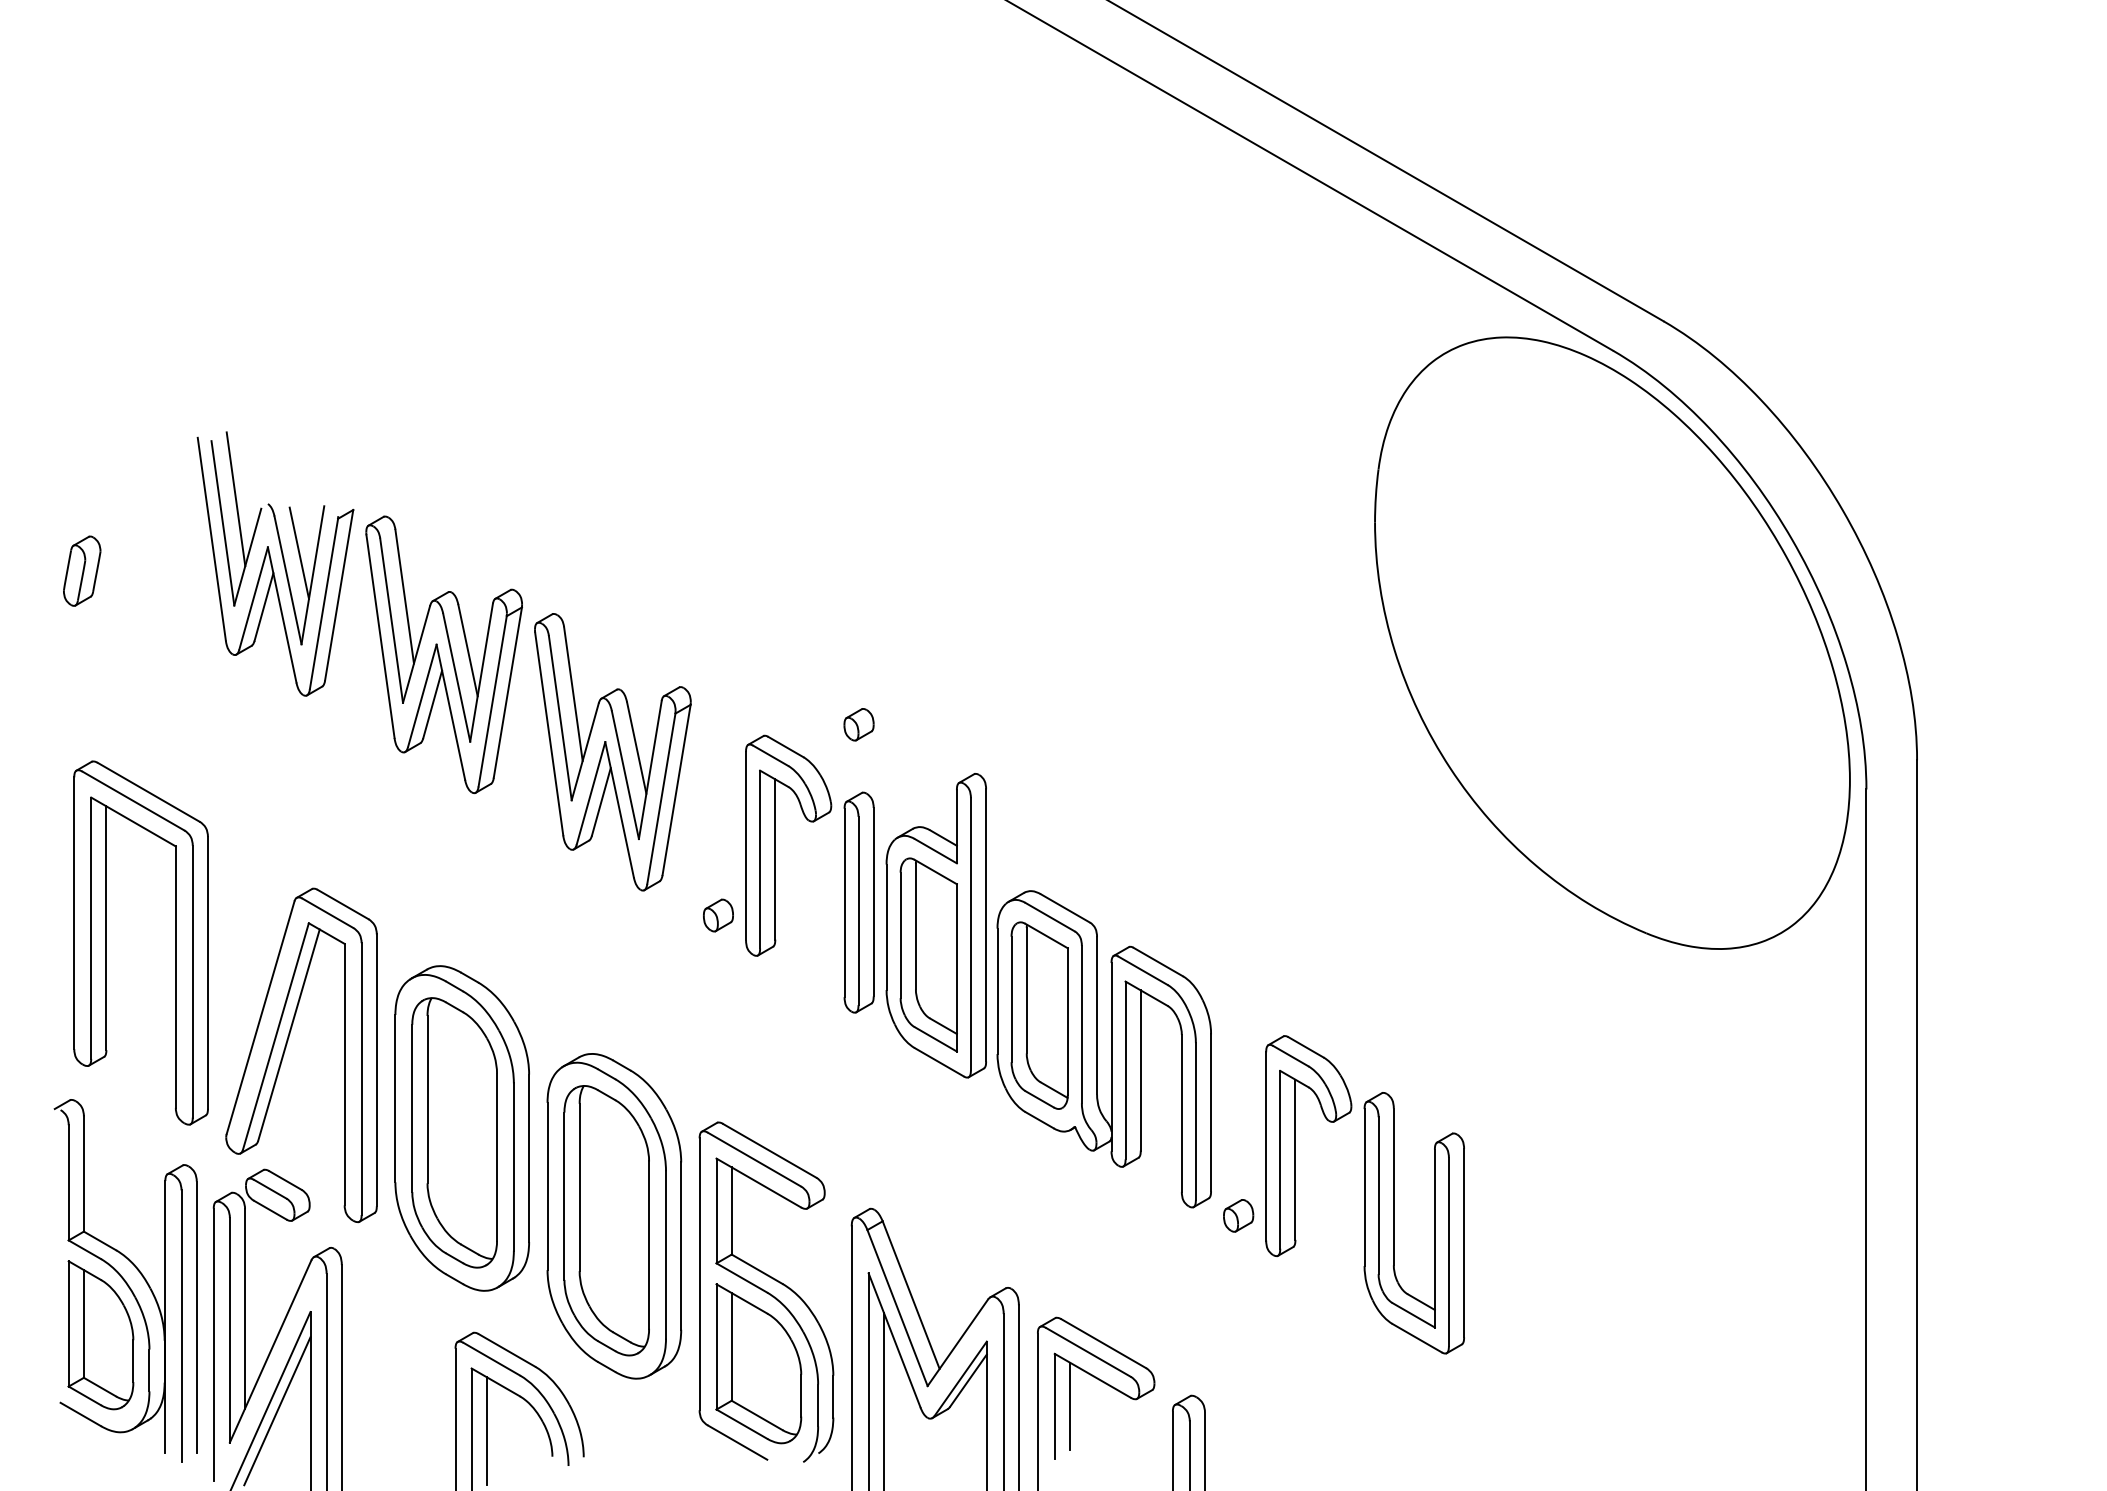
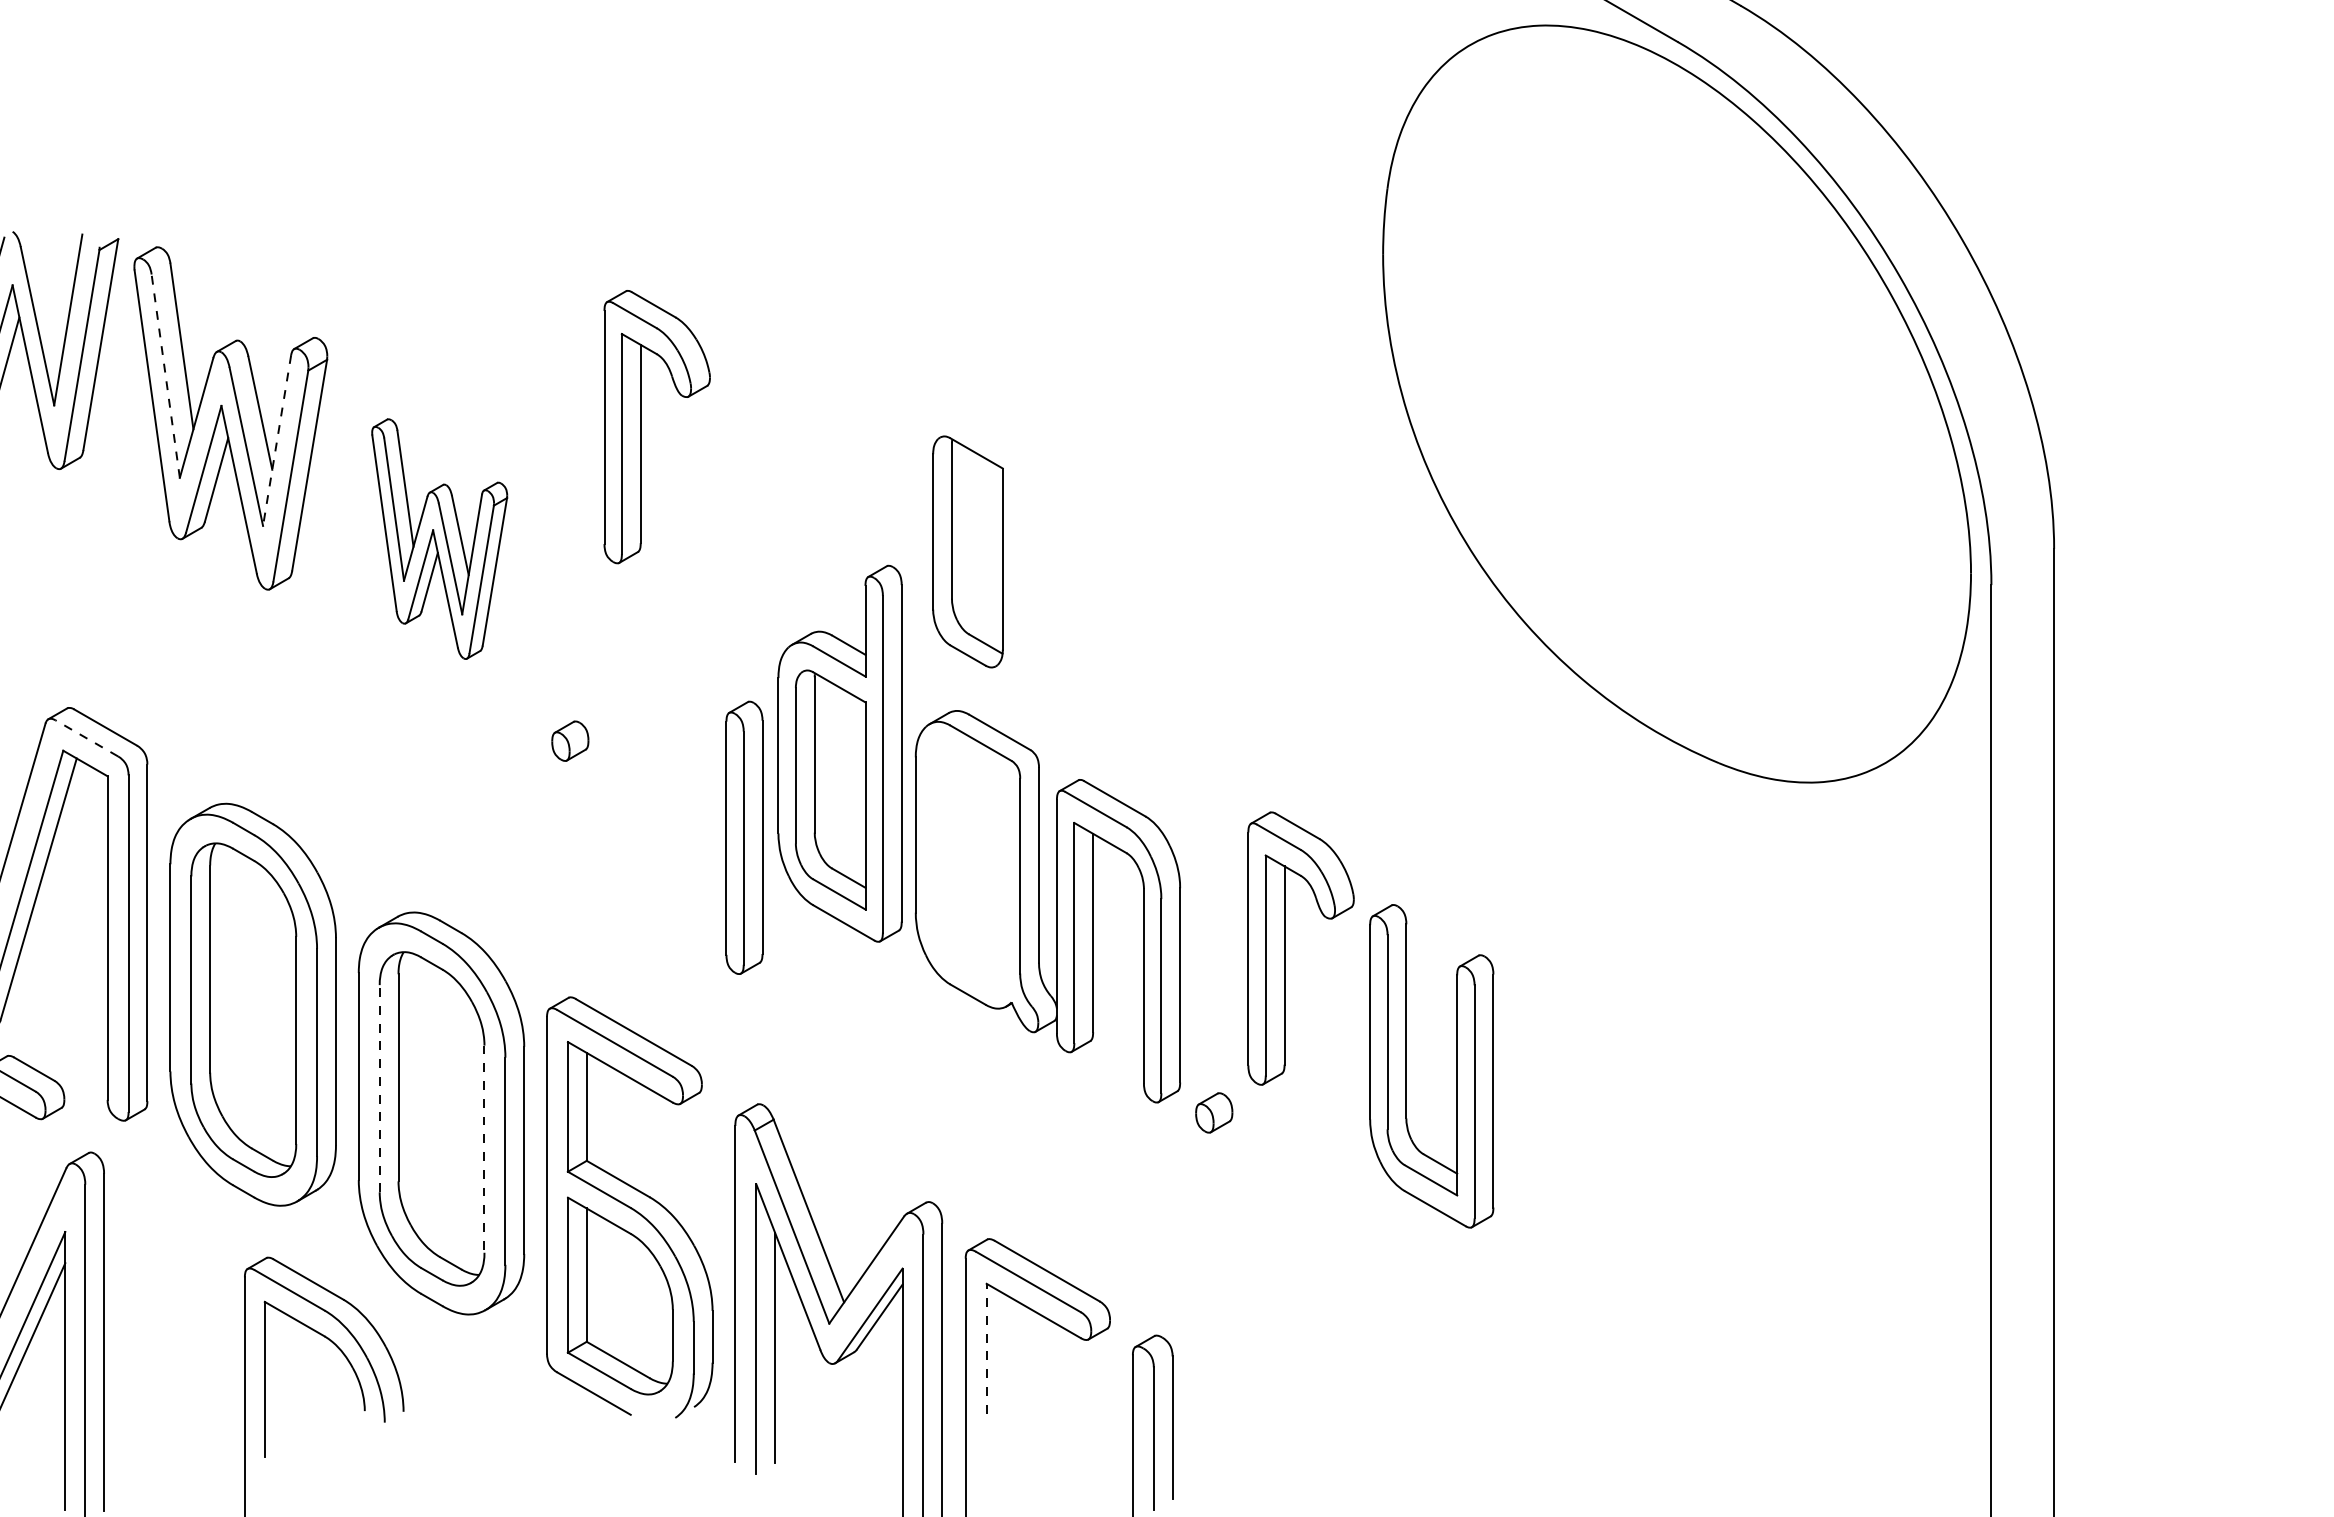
line: (298, 552) -> (50, 291), removed
line: (391, 620) -> (165, 375), solid -> dashed
line: (481, 672) -> (277, 440), solid -> dashed
part: (858, 724) -> (743, 504), removed
part: (612, 752) -> (439, 539), size x0.7
part: (775, 845) -> (640, 426), moved
part: (858, 902) -> (743, 837), moved
line: (327, 913) -> (86, 738), solid -> dashed
part: (1039, 1015) -> (967, 551), moved
part: (1295, 1146) -> (1284, 949), moved
line: (564, 1196) -> (379, 1088), solid -> dashed
part: (1394, 1223) -> (1407, 1066), moved
line: (649, 1245) -> (484, 1149), solid -> dashed
line: (1054, 1405) -> (986, 1347), solid -> dashed
line: (1069, 1405) -> (1004, 1347), removed
line: (486, 1430) -> (283, 1378), removed

